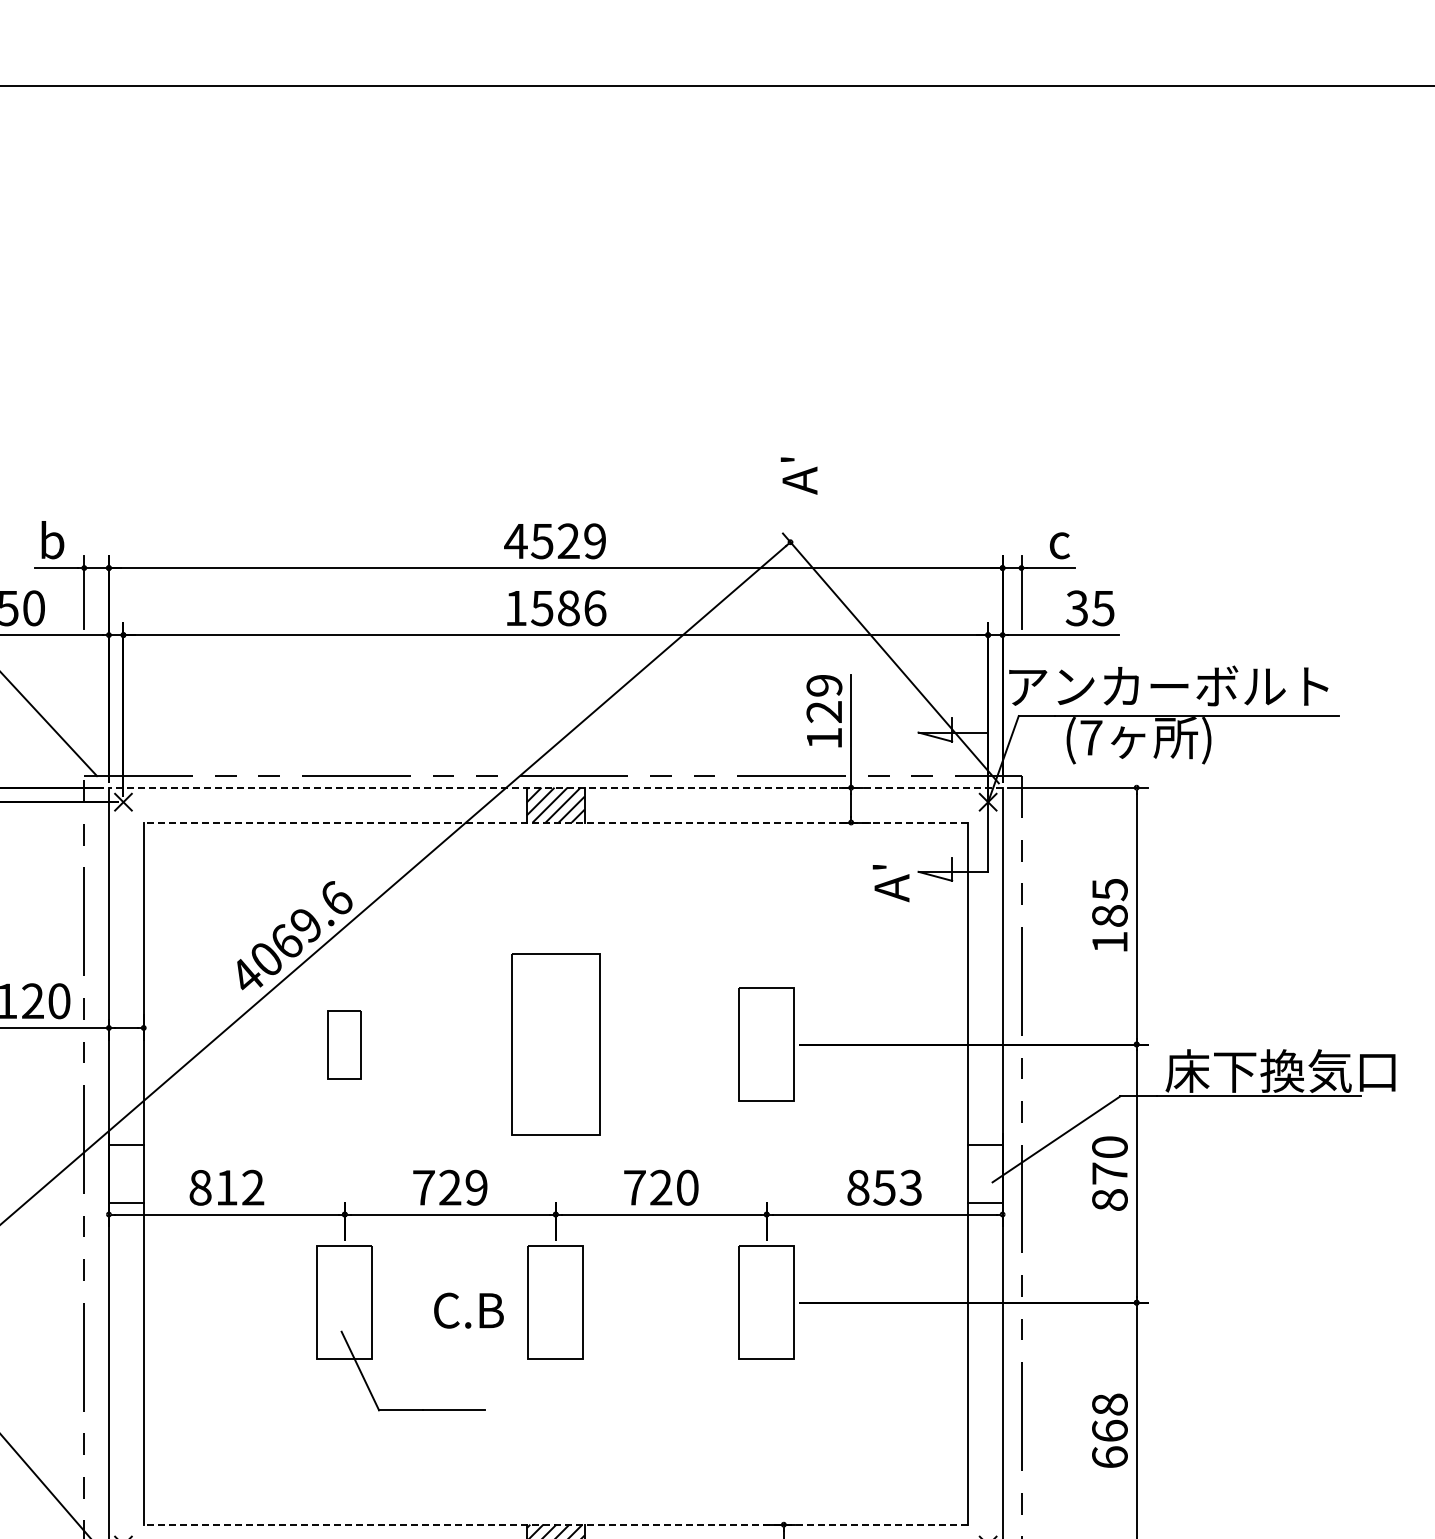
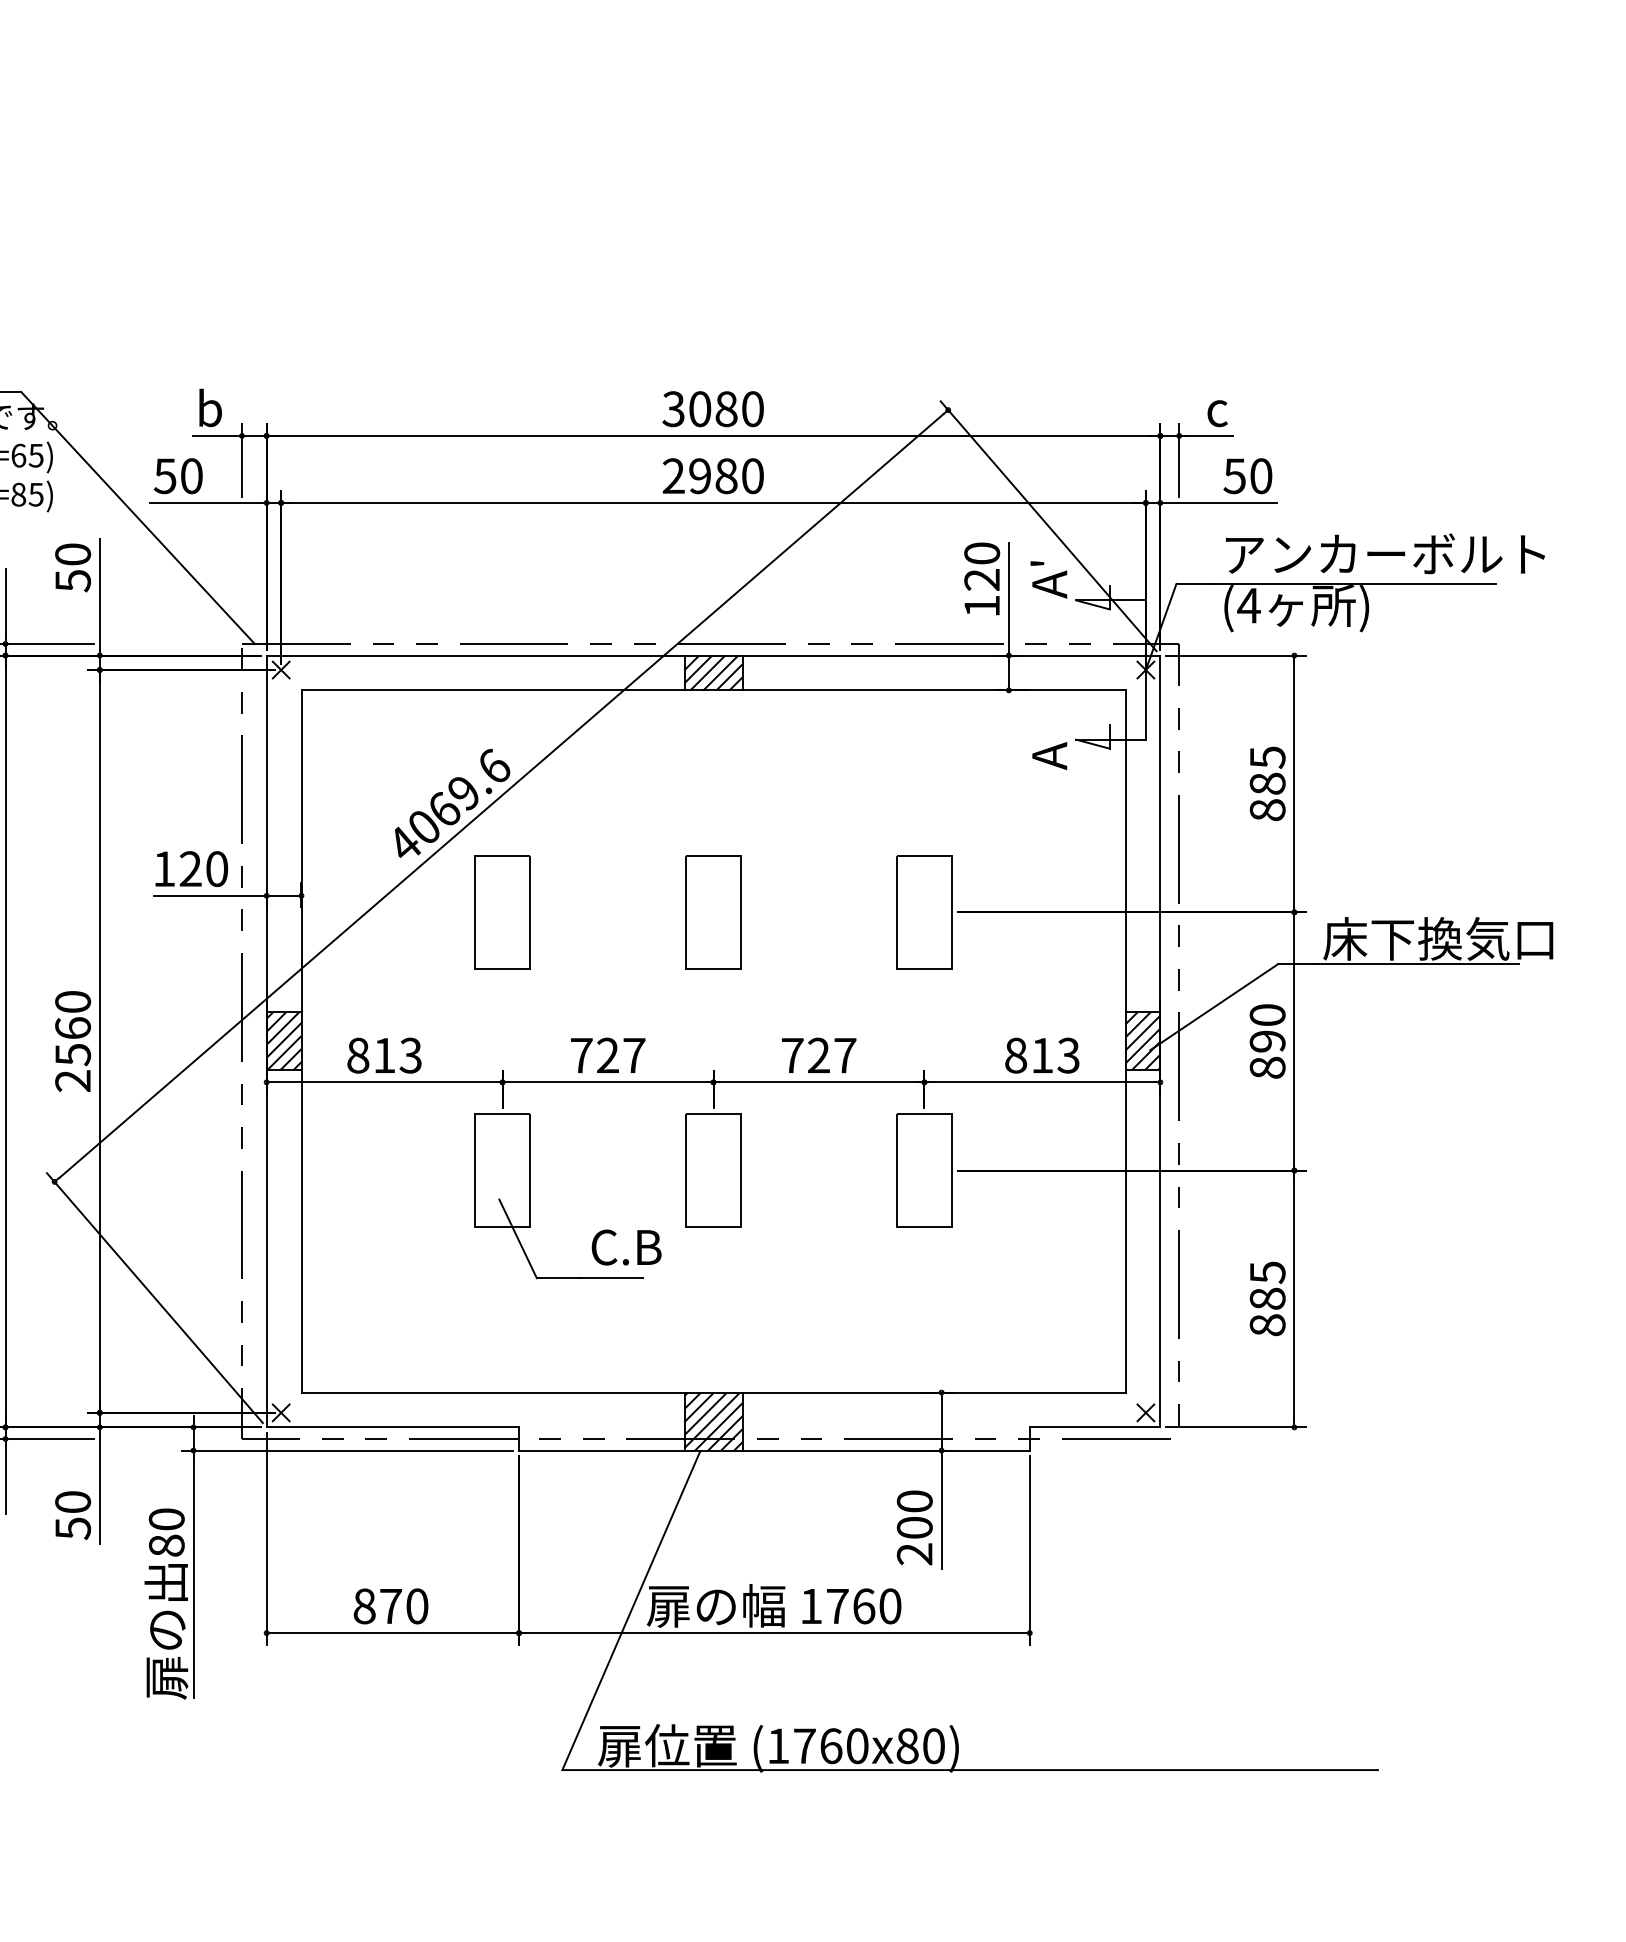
text: (798, 475) -> (1048, 579), moved
text: (554, 541) -> (712, 409), 4529 -> 3080
text: (555, 608) -> (713, 476), 1586 -> 2980
text: (1090, 608) -> (1248, 476), 35 -> 50
text: (824, 685) -> (982, 553), 129 -> 120
text: (1168, 685) -> (1385, 553), moved
text: (1090, 737) -> (1248, 605), (7 -> (4
line: (555, 787) -> (713, 655), dashed -> solid
line: (555, 822) -> (713, 690), dashed -> solid
text: (879, 866) -> (1037, 734), A' -> A
text: (1109, 942) -> (1267, 810), 185 -> 885
part: (344, 1044) -> (502, 912), size x1.67
part: (555, 1044) -> (713, 912), size x0.62
hatch: (125, 1173) -> (283, 1041), added
hatch: (984, 1173) -> (1142, 1041), added
text: (1109, 1173) -> (1267, 1041), 870 -> 890
text: (252, 1187) -> (410, 1055), 812 -> 813
text: (476, 1187) -> (634, 1055), 729 -> 727
text: (687, 1187) -> (845, 1055), 720 -> 727
text: (884, 1187) -> (1042, 1055), 853 -> 813
text: (468, 1310) -> (626, 1247), moved
text: (1109, 1430) -> (1267, 1298), 668 -> 885
line: (555, 1524) -> (713, 1392), dashed -> solid

